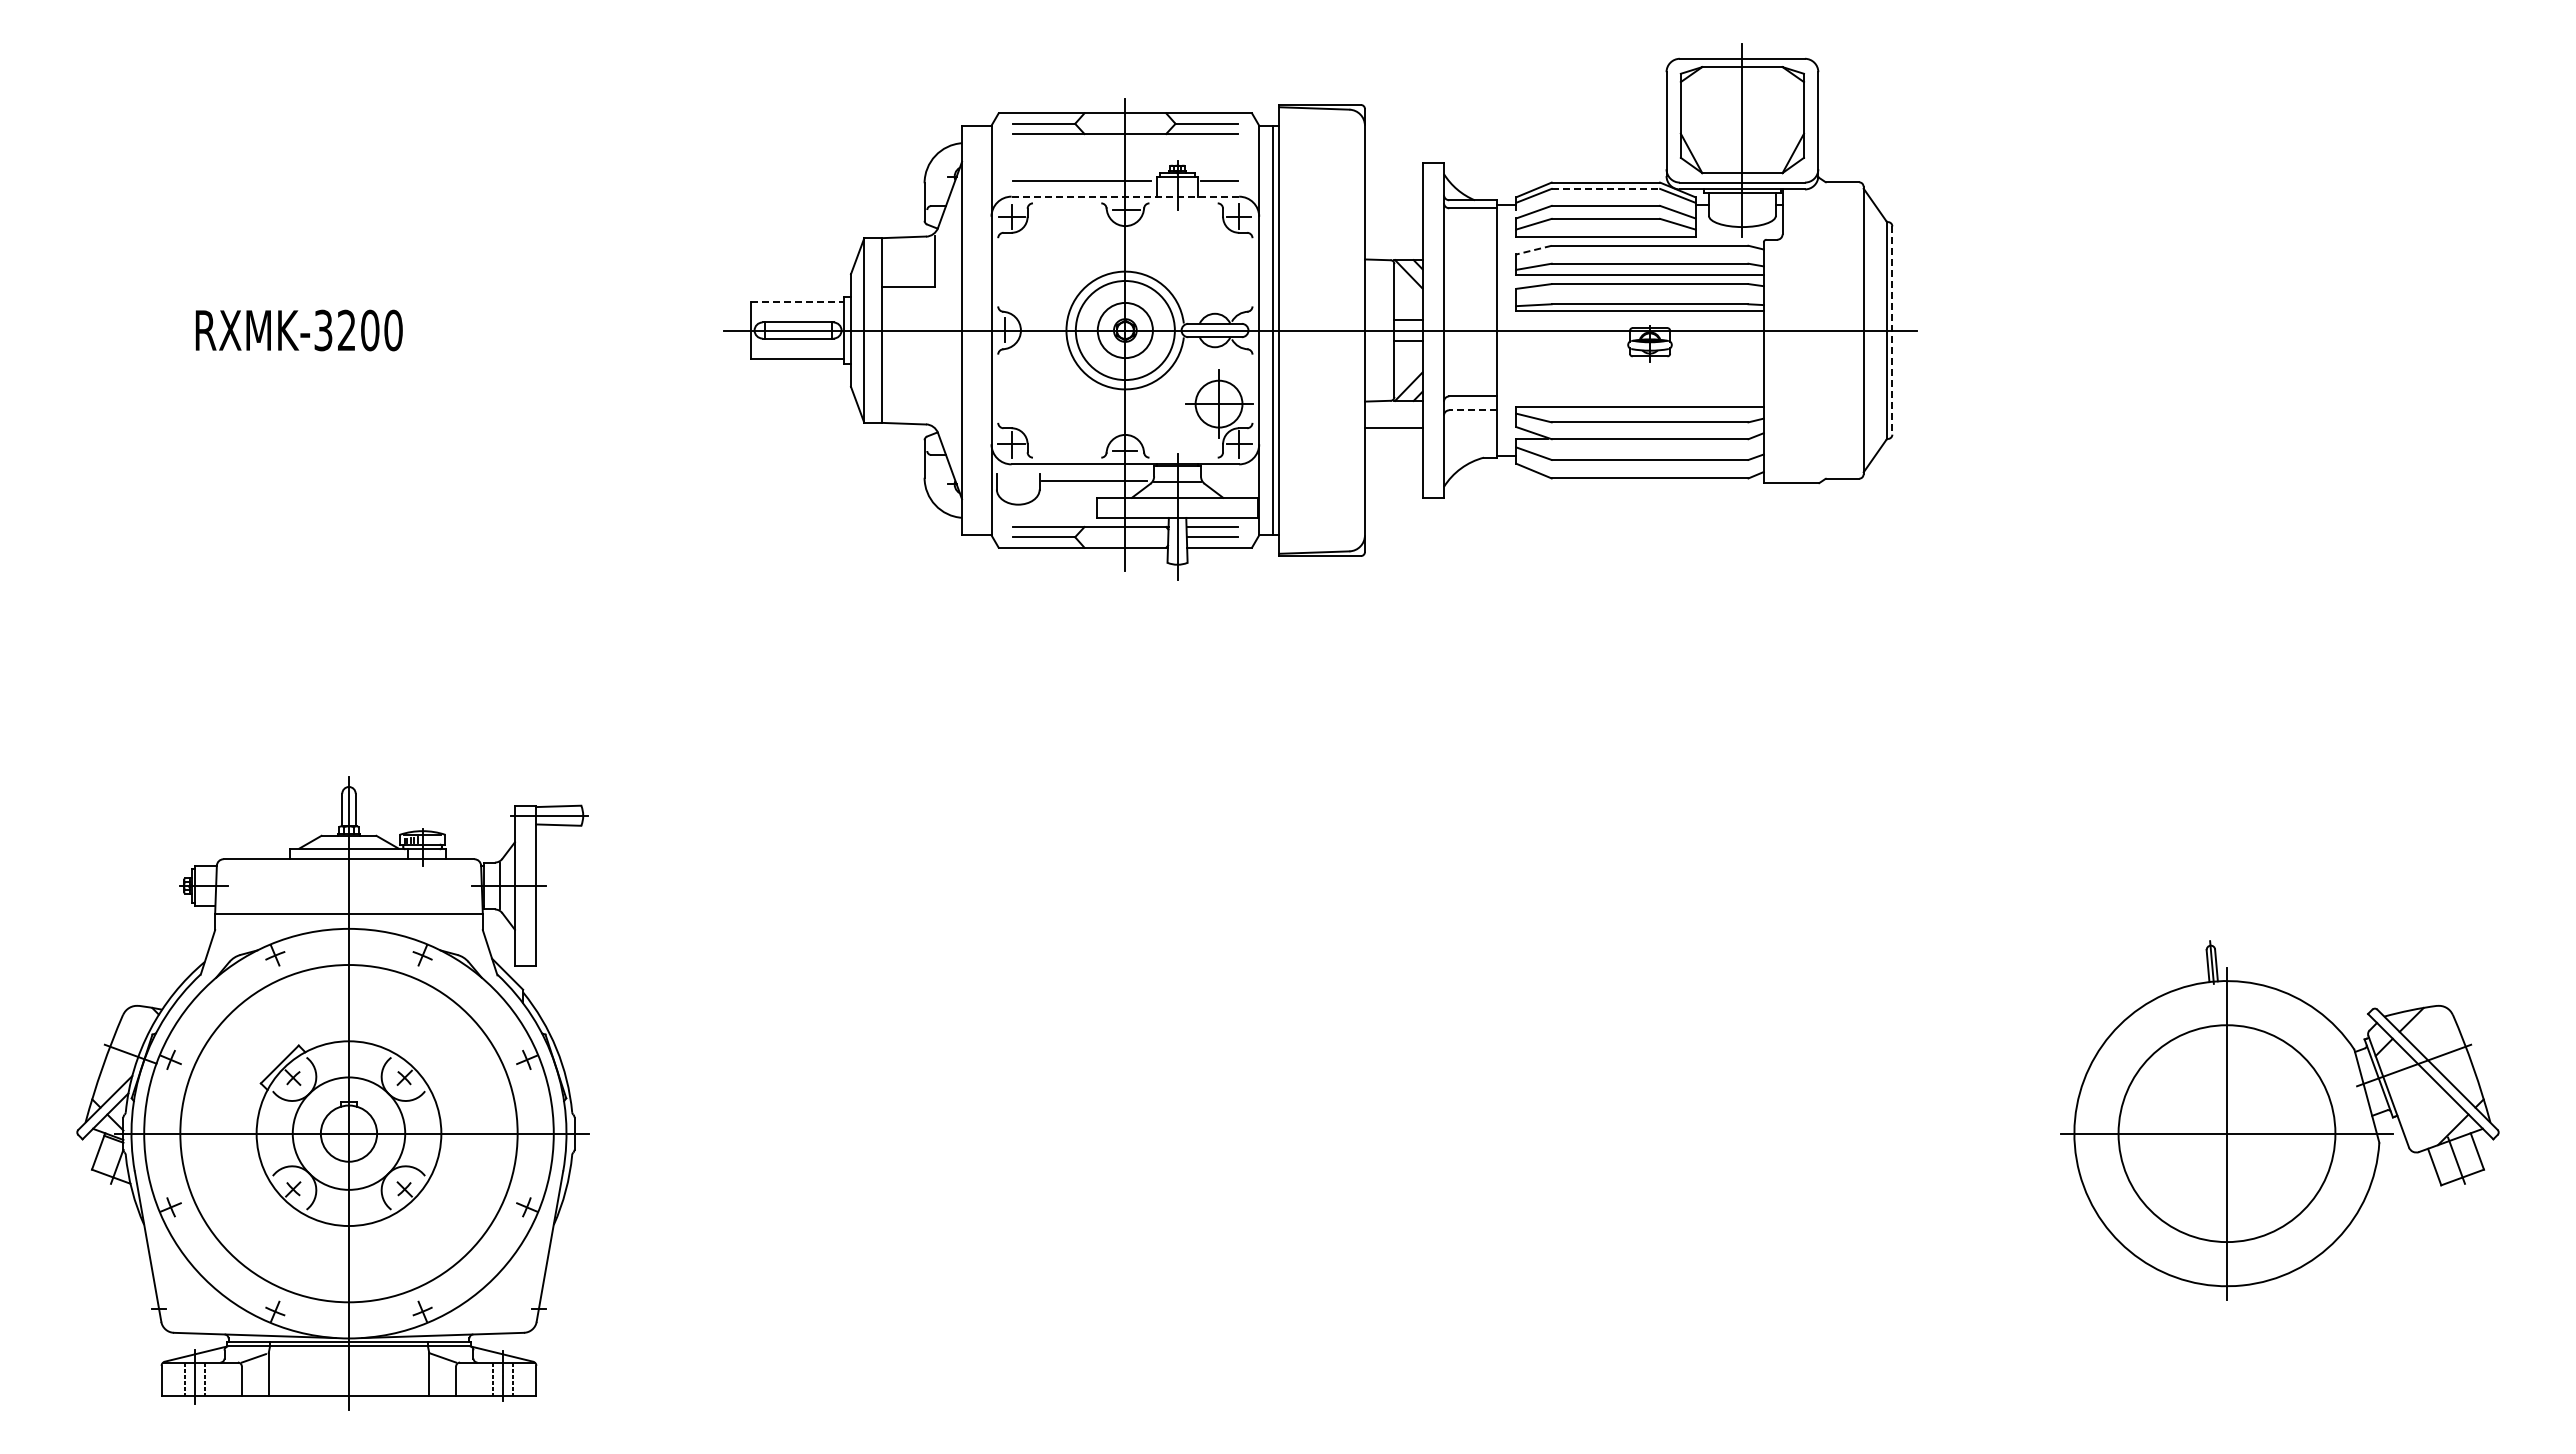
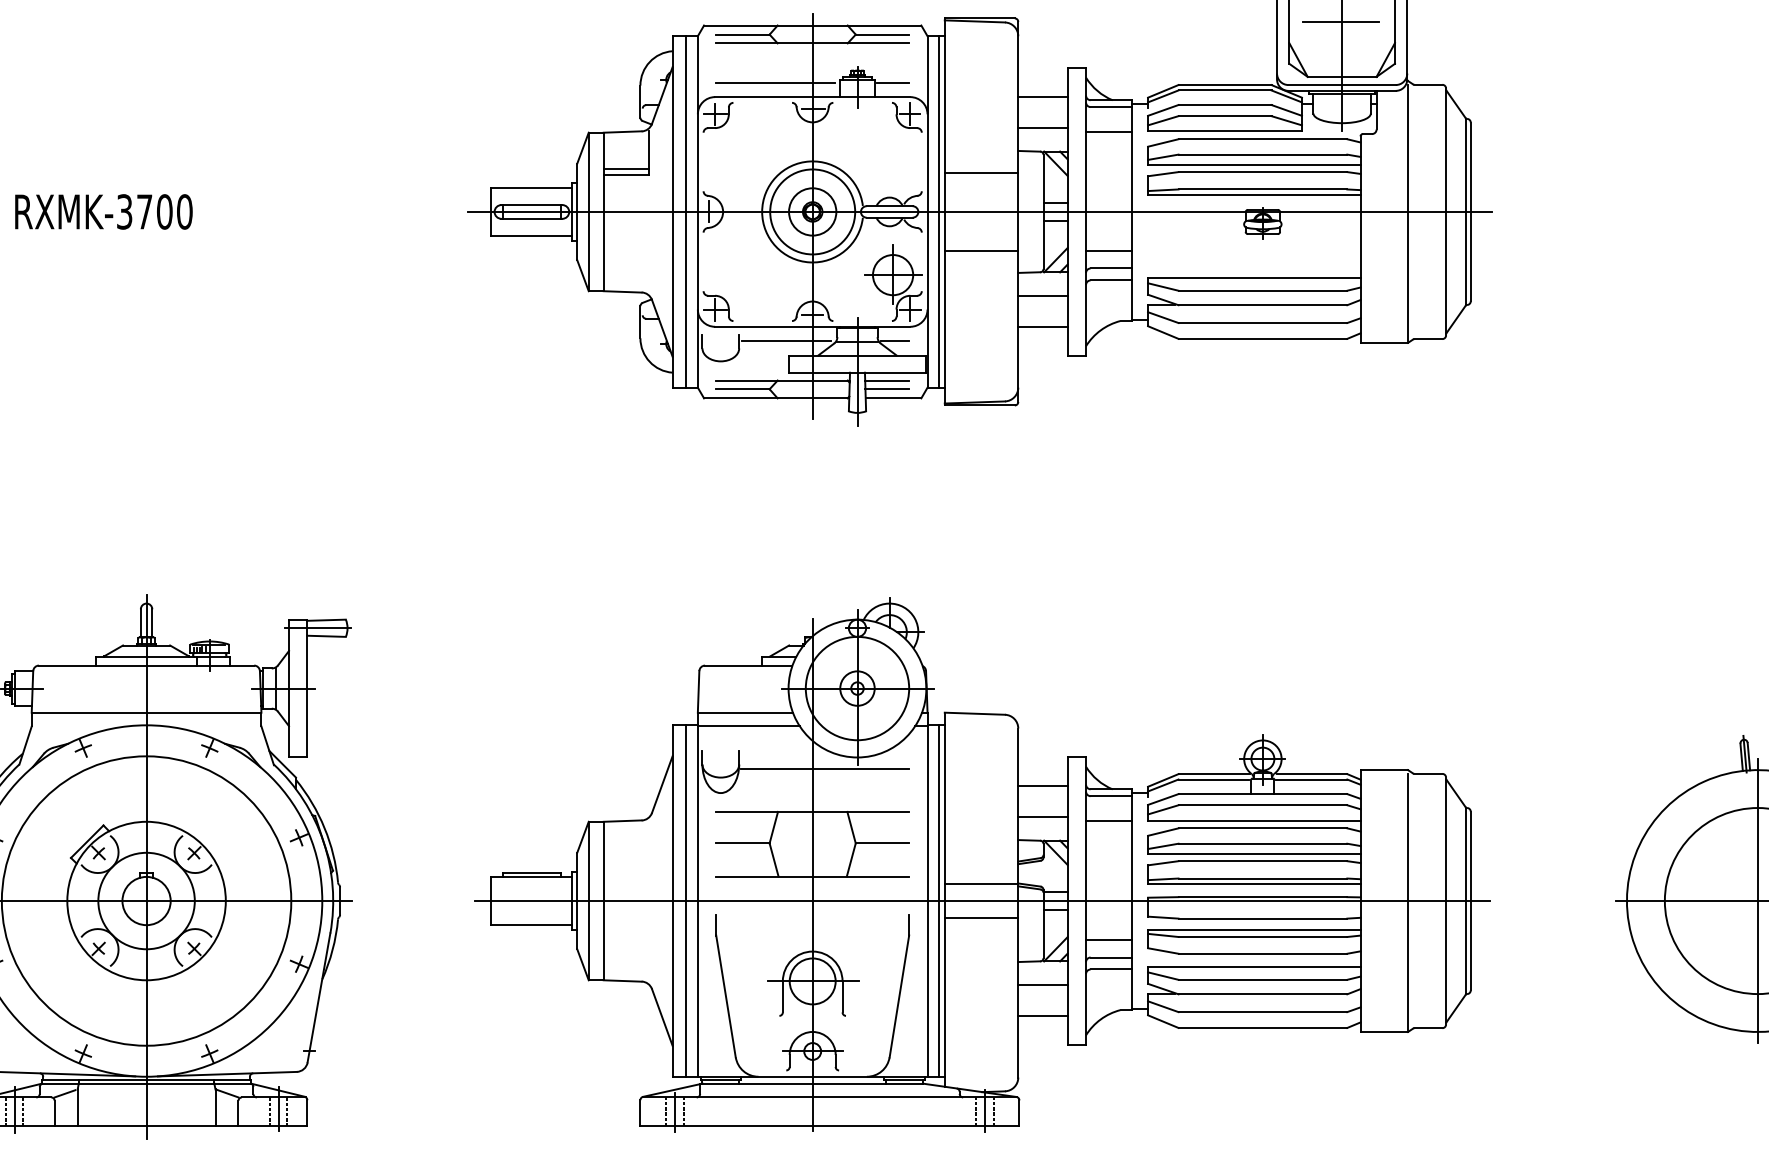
line: (1740, 109) -> (1340, 22), added
line: (1606, 188) -> (1225, 90), dashed -> solid
line: (1125, 196) -> (812, 96), dashed -> solid
line: (1393, 196) -> (1042, 96), added
line: (1393, 232) -> (1042, 127), added
line: (1470, 237) -> (1108, 132), added
line: (1533, 250) -> (1162, 143), dashed -> solid
line: (908, 280) -> (626, 169), added
line: (1321, 284) -> (980, 172), added
line: (797, 302) -> (531, 187), dashed -> solid
text: (346, 329) -> (144, 211), RXMK-3200 -> RXMK-3700
line: (978, 330) -> (686, 211), added
line: (1819, 331) -> (1408, 212), added
line: (1892, 331) -> (1470, 212), dashed -> solid
line: (1470, 375) -> (1108, 250), added
line: (1321, 376) -> (980, 251), added
line: (1472, 410) -> (1110, 280), dashed -> solid
line: (1393, 464) -> (1042, 326), added
line: (1221, 480) -> (895, 340), added
part: (1322, 1091) -> (981, 864), added

